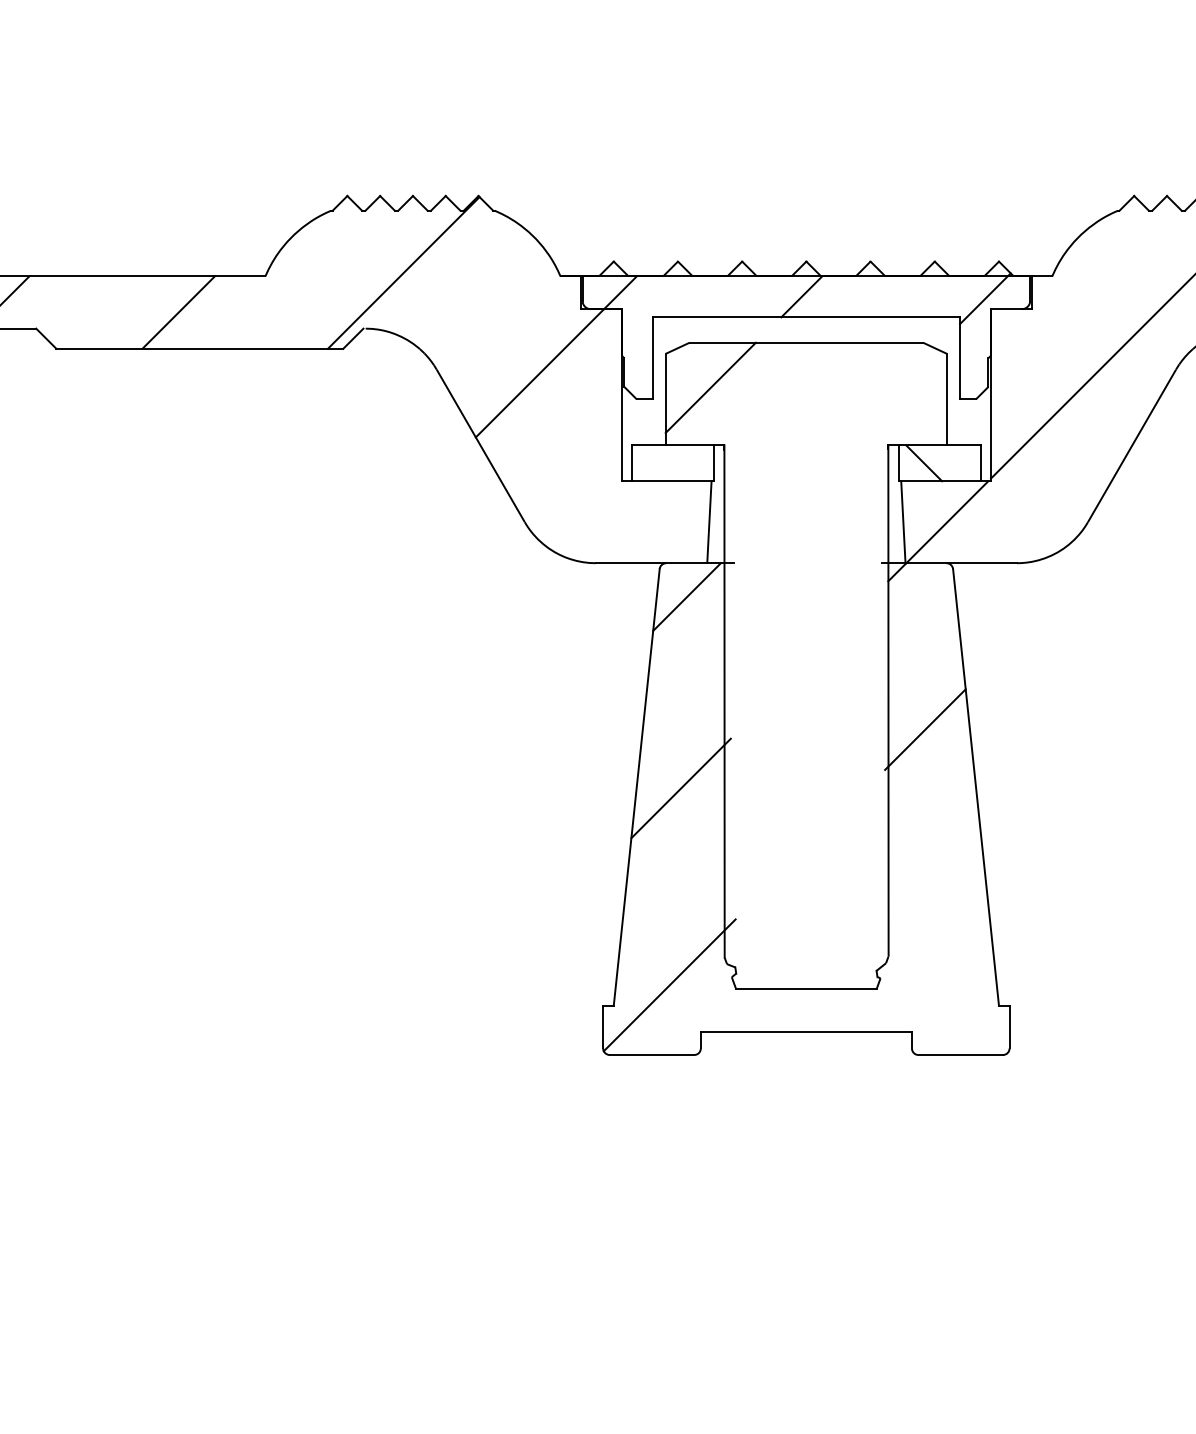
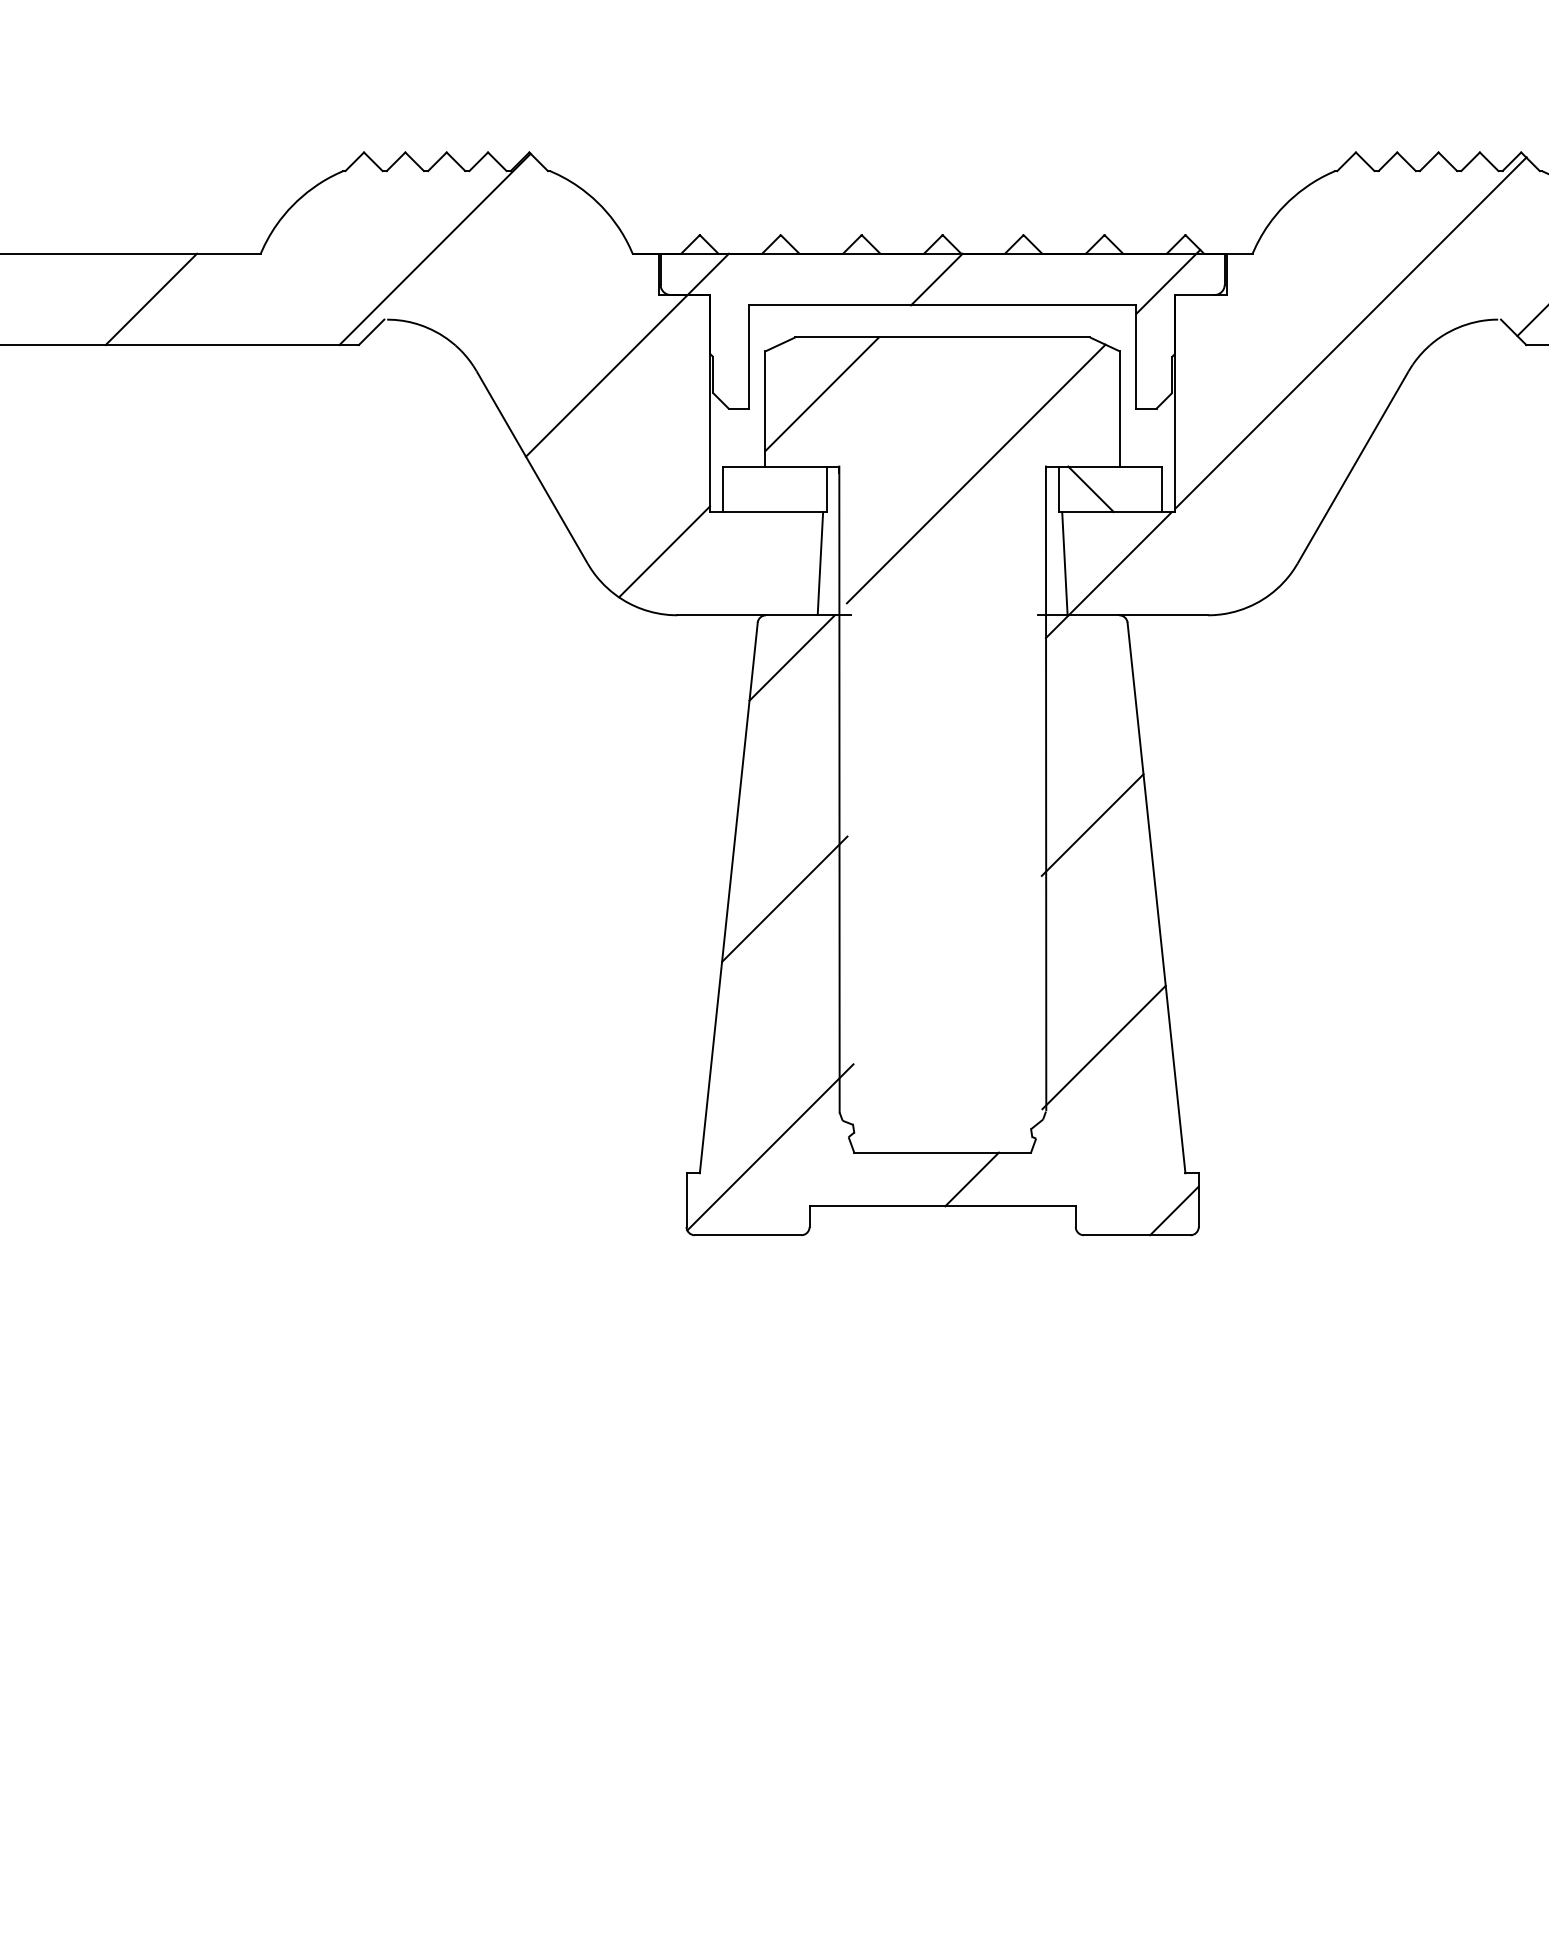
line: (832, 450) -> (975, 473), added
line: (585, 512) -> (664, 551), added
line: (933, 906) -> (1103, 1047), added
line: (830, 1010) -> (972, 1179), added
line: (990, 1035) -> (1174, 1210), added

